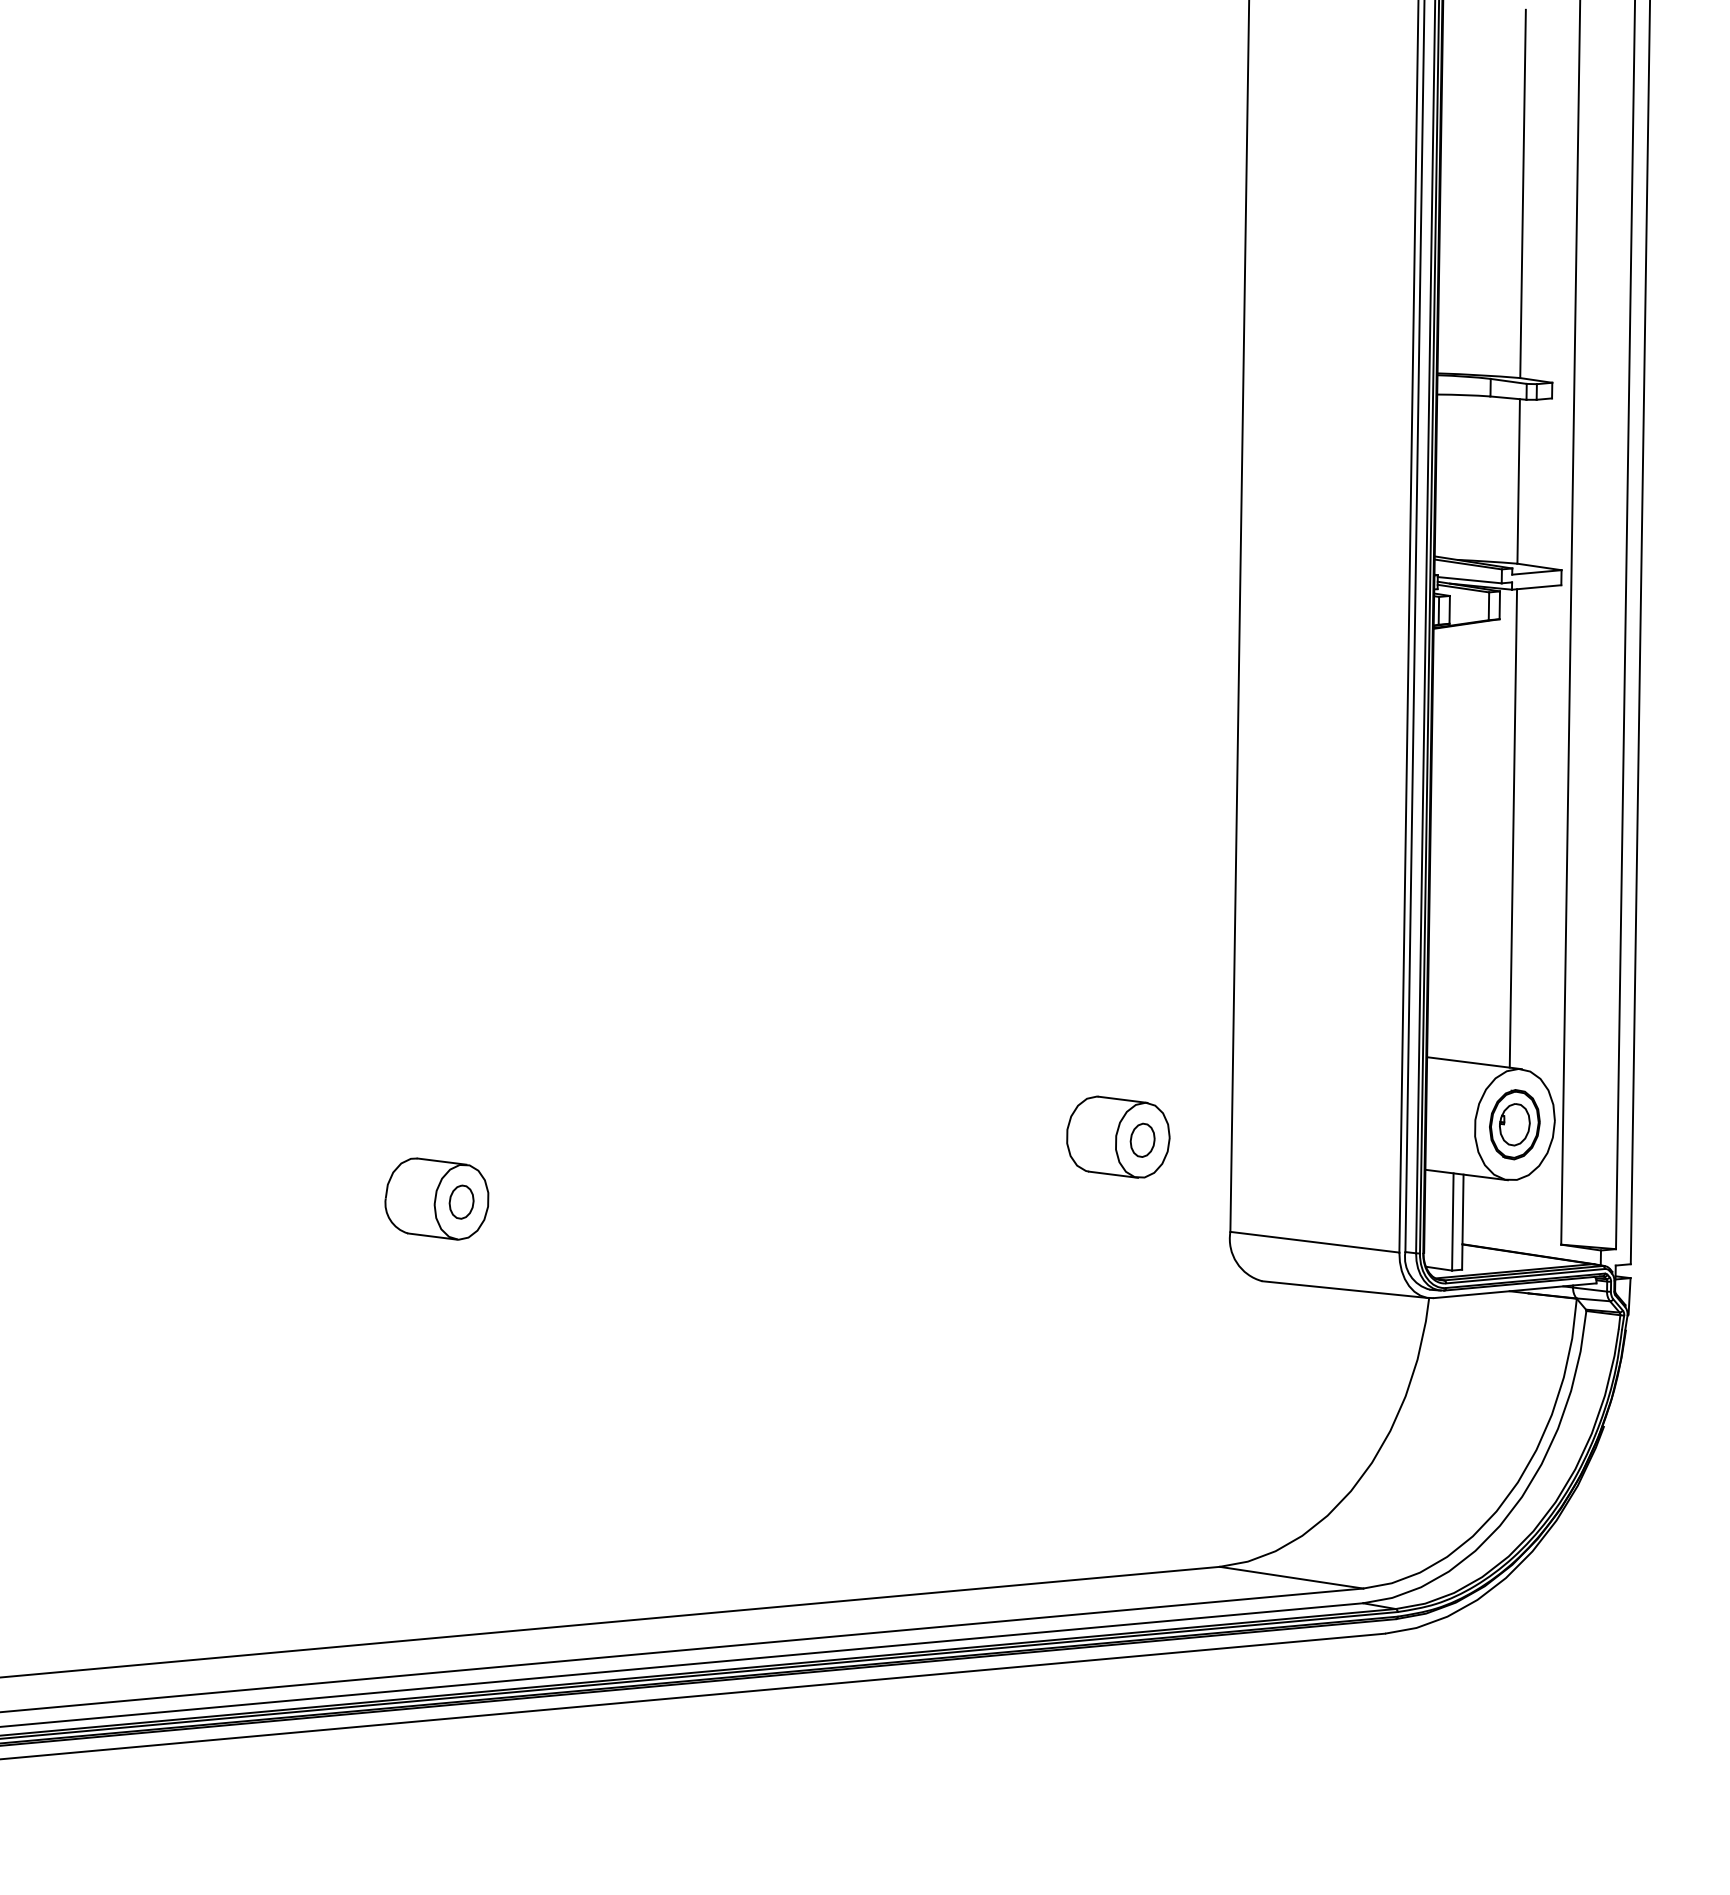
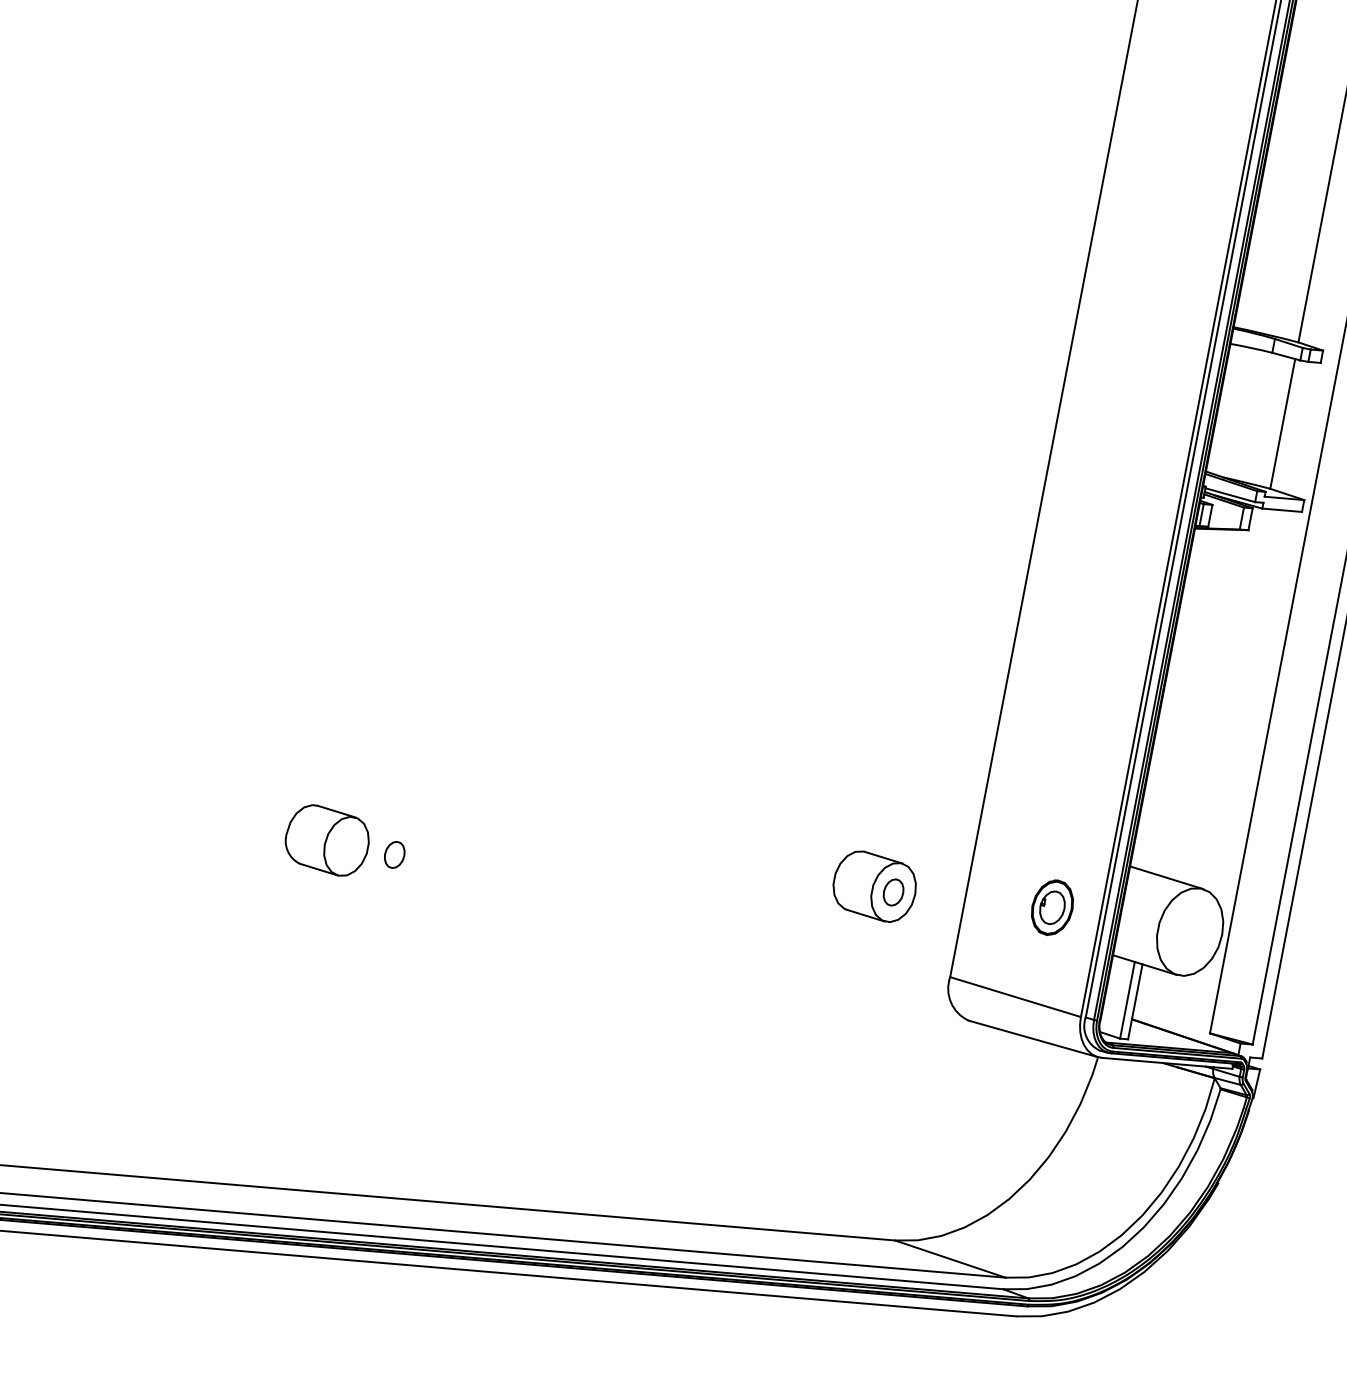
line: (1513, 828) -> (1230, 697), removed
part: (1514, 1124) -> (1052, 907), moved
part: (461, 1201) -> (394, 854), moved

